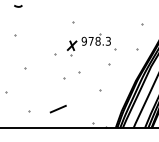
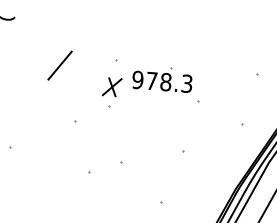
line: (45, 27) -> (59, 66), added
part: (91, 44) -> (152, 87), moved

